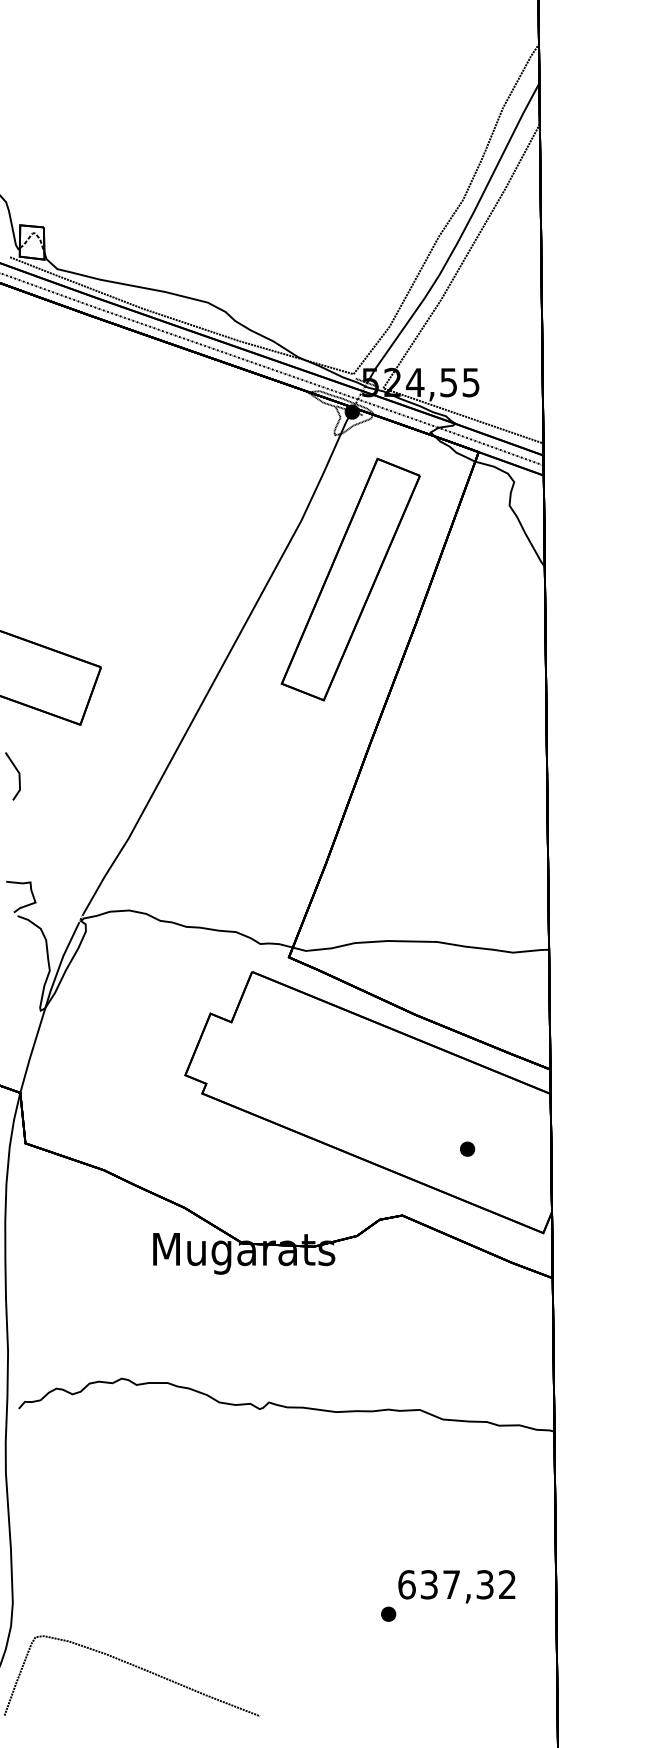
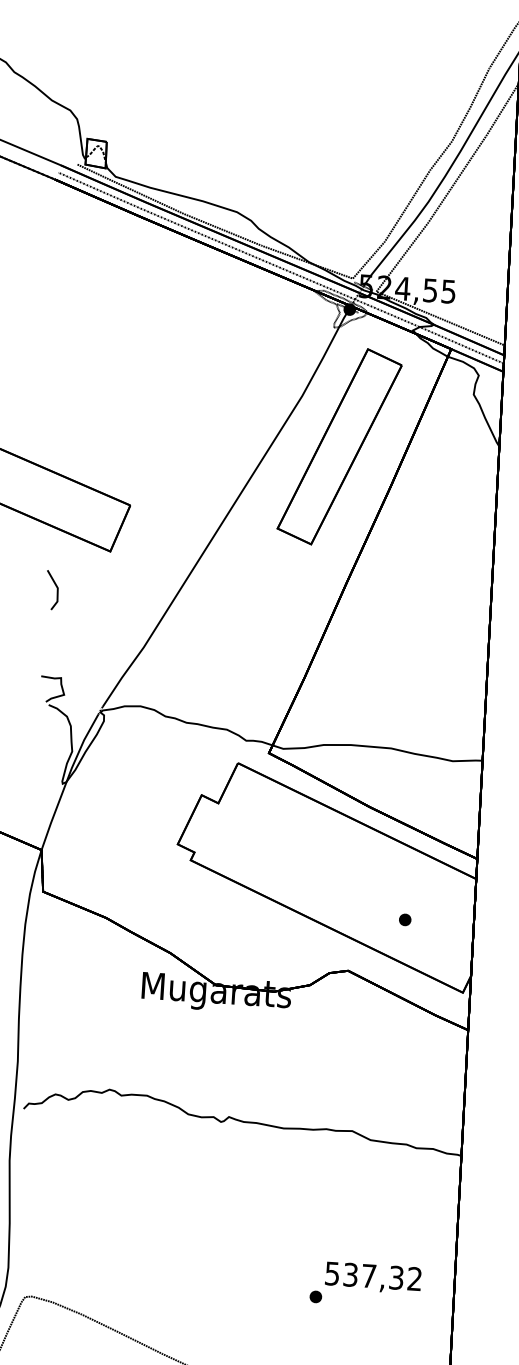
text: (406, 1584) -> (332, 1273), 637,32 -> 537,32

